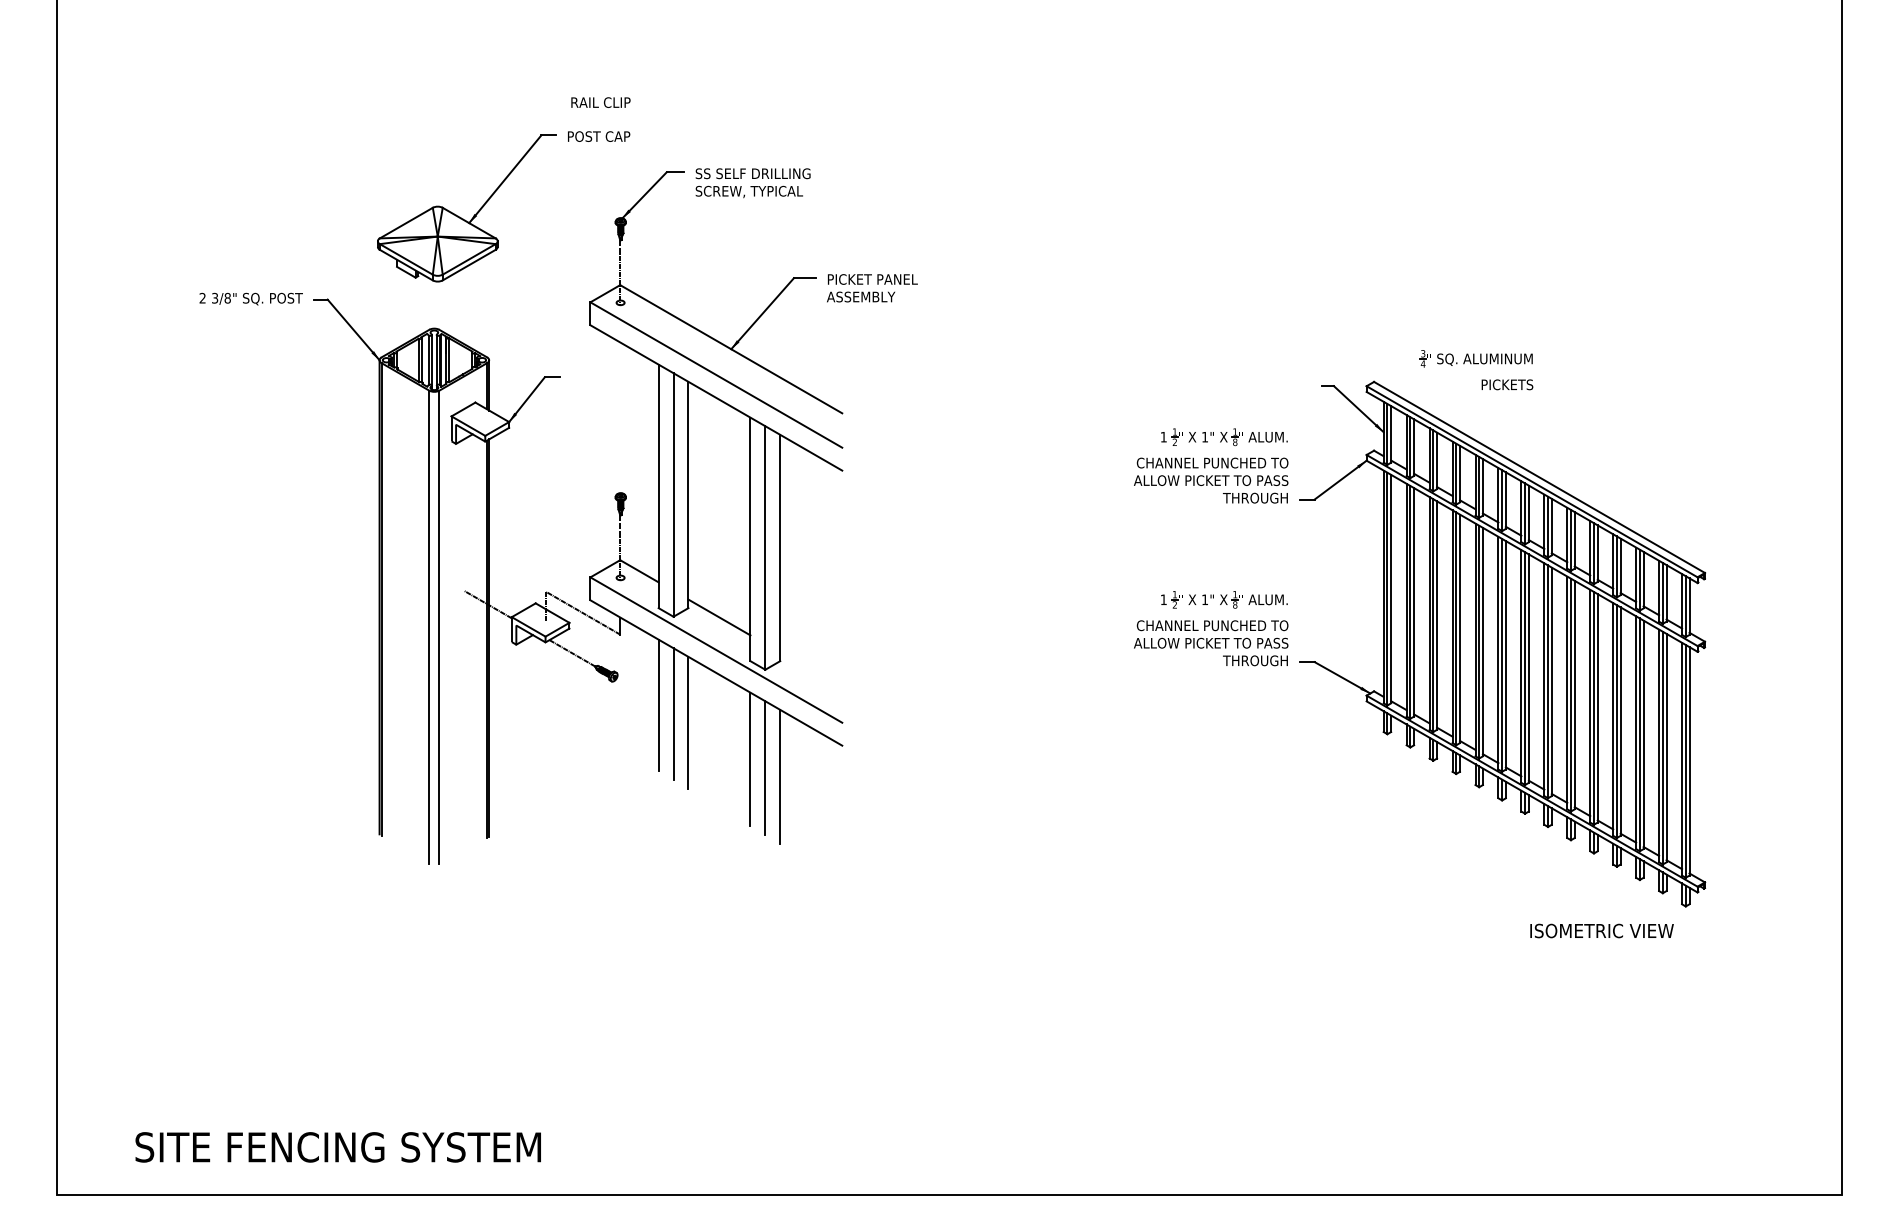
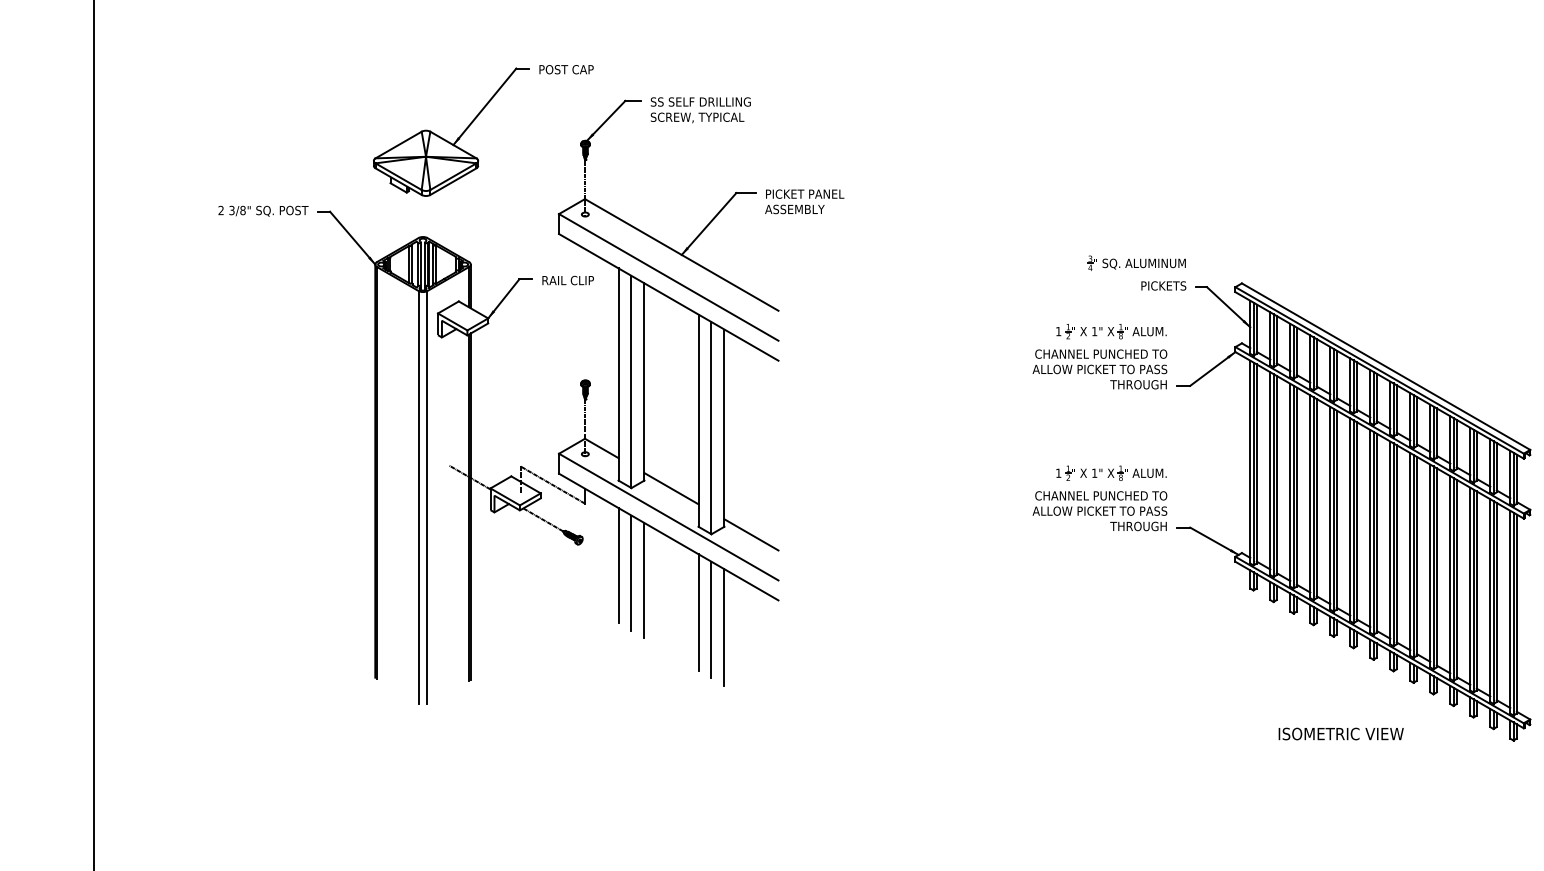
text: (600, 102) -> (567, 280), moved
part: (1476, 370) -> (1136, 273), moved
line: (811, 670) -> (751, 534), added
text: (1601, 930) -> (1340, 733), moved

